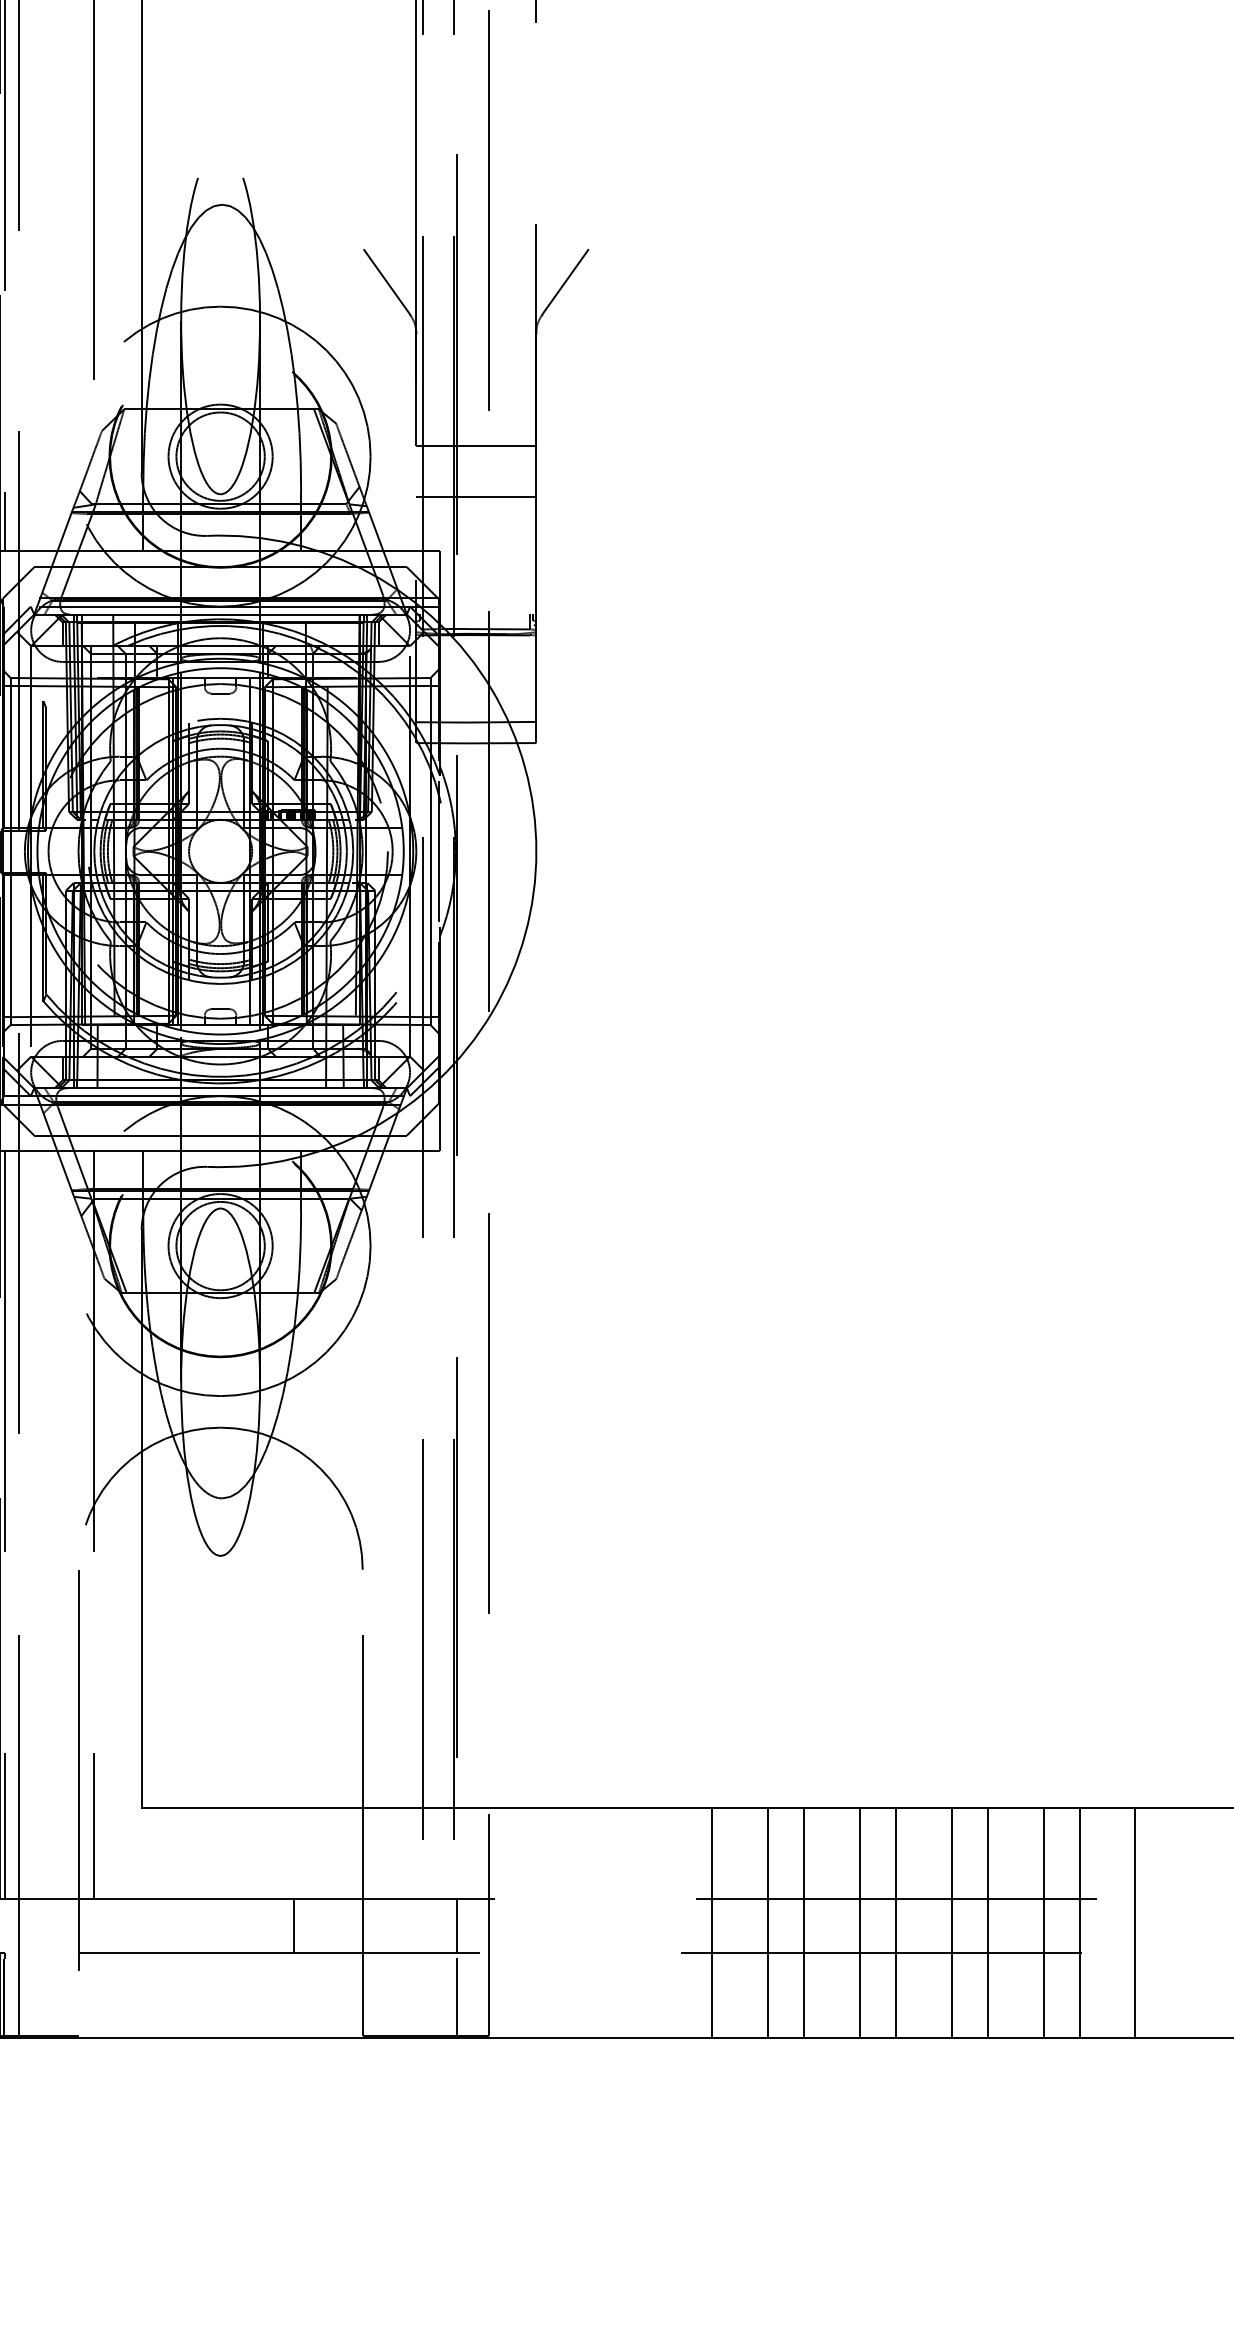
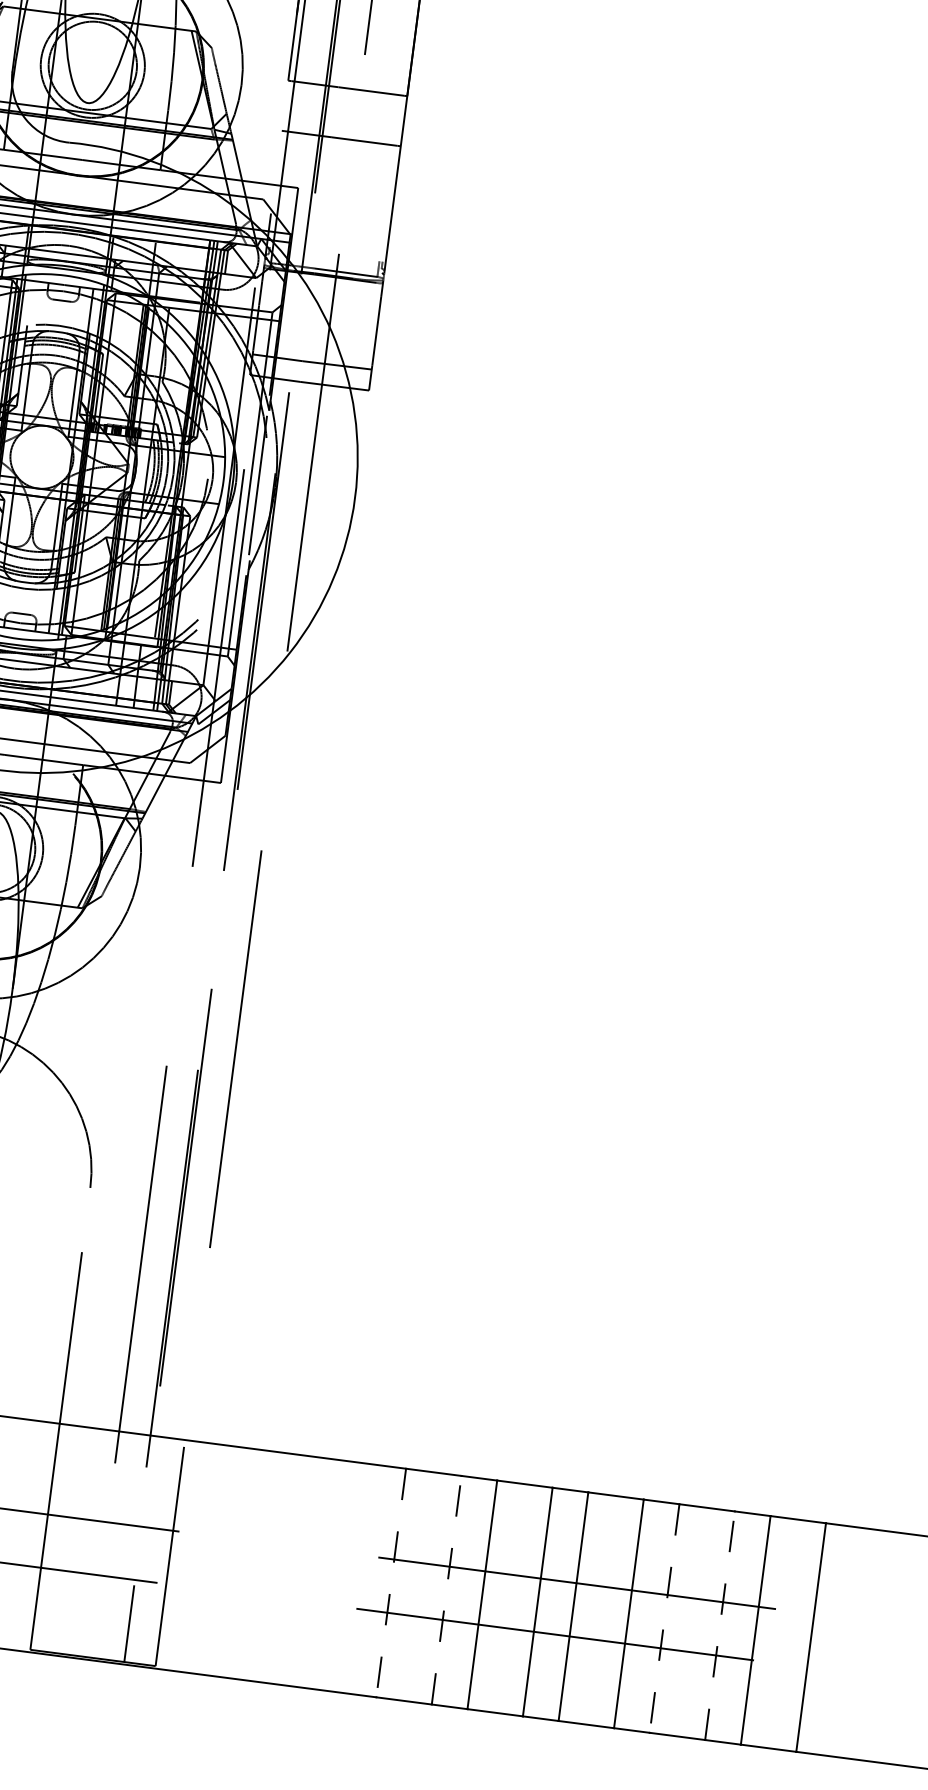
line: (767, 1922) -> (446, 1589), solid -> dashed
line: (1043, 1922) -> (720, 1625), solid -> dashed
line: (711, 1923) -> (390, 1583), solid -> dashed
line: (987, 1923) -> (664, 1619), solid -> dashed
line: (456, 1925) -> (137, 1552), removed

